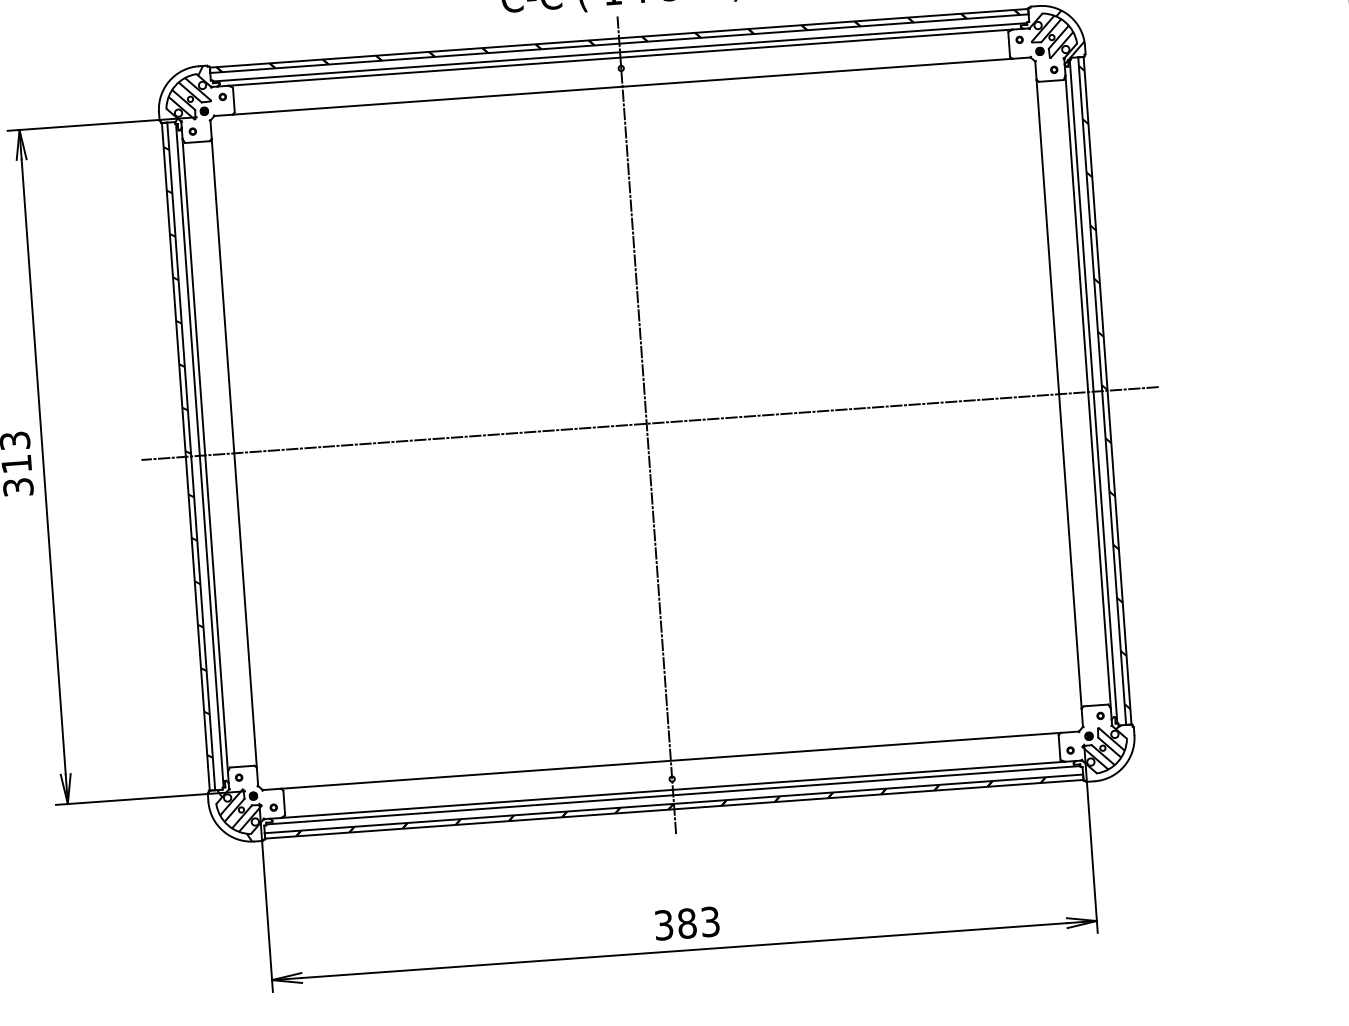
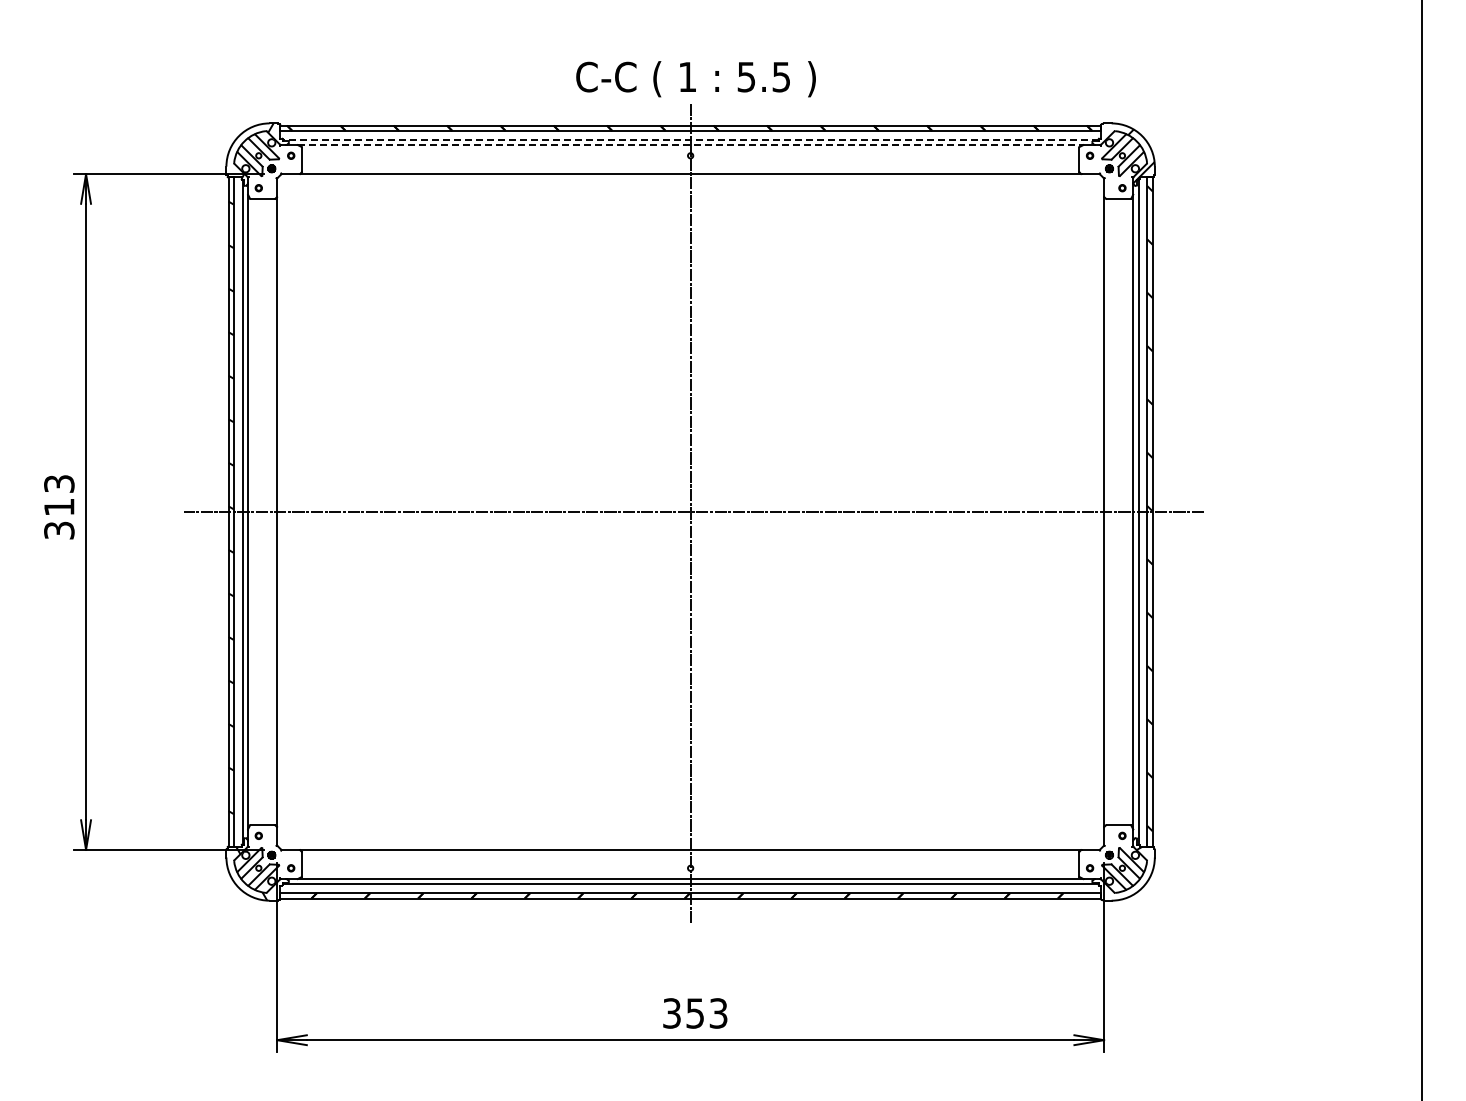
line: (619, 52) -> (690, 139), solid -> dashed
line: (621, 58) -> (691, 145), solid -> dashed
text: (687, 923) -> (695, 1013), 383 -> 353

